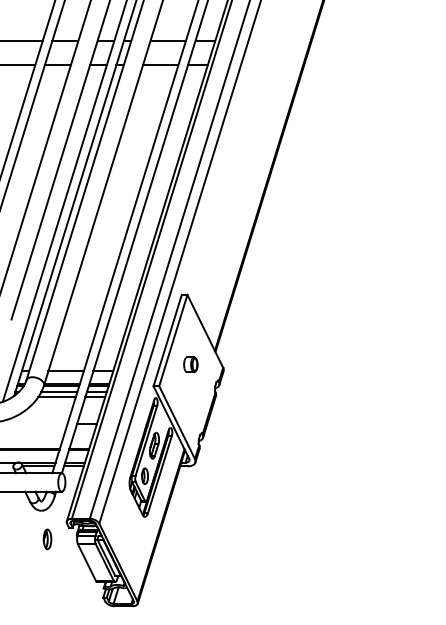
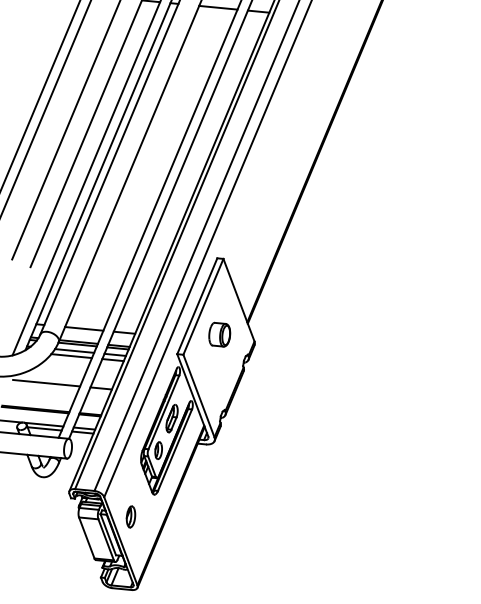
part: (190, 364) -> (219, 334), size x1.43
line: (36, 424) -> (46, 383), added
part: (47, 539) -> (130, 517), moved

